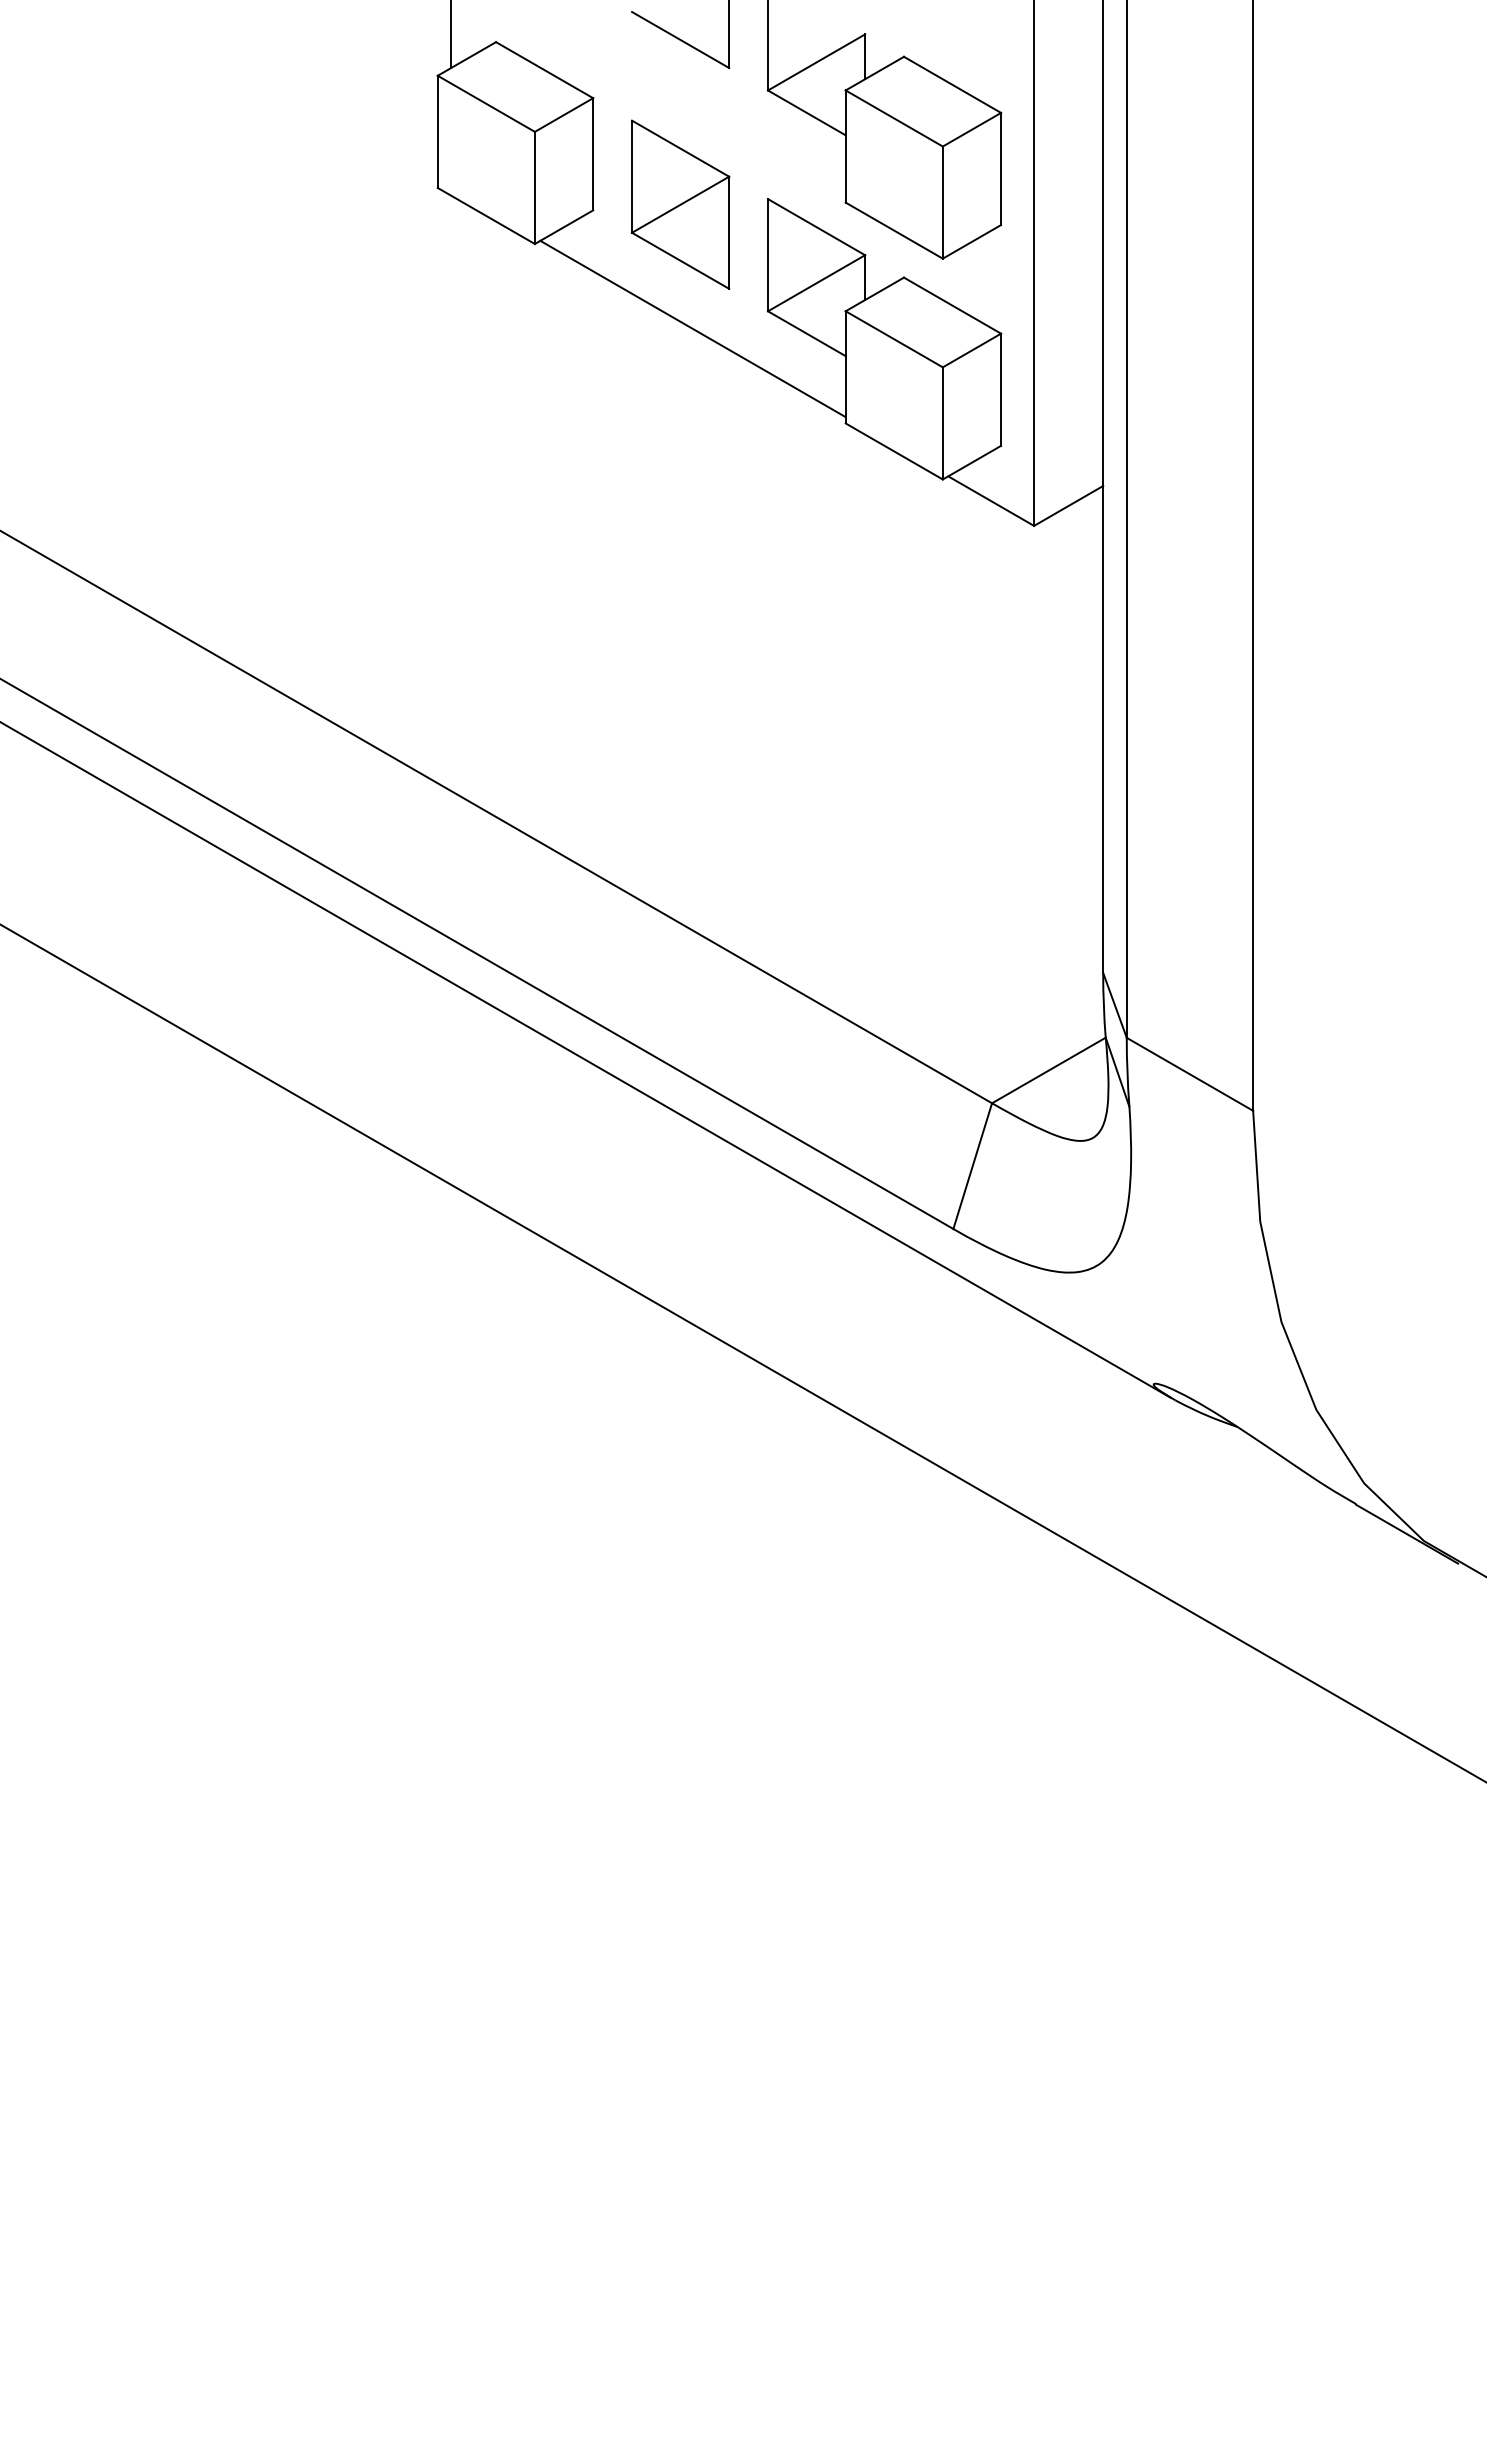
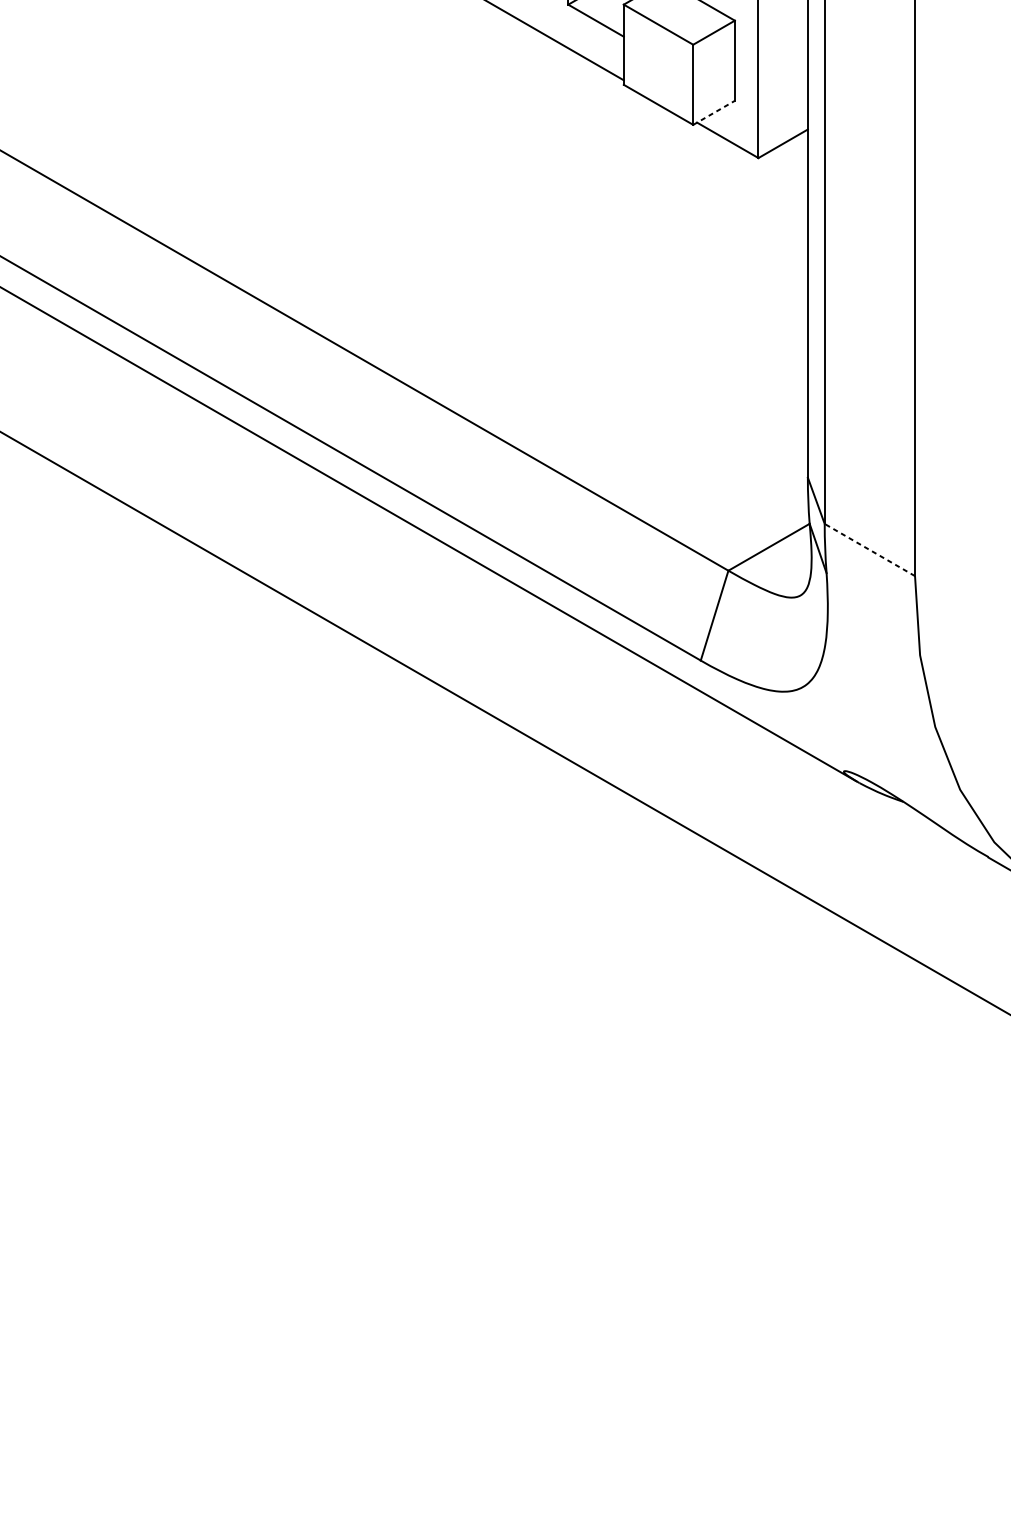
line: (971, 462) -> (713, 112), solid -> dashed
line: (1189, 1074) -> (869, 550), solid -> dashed

